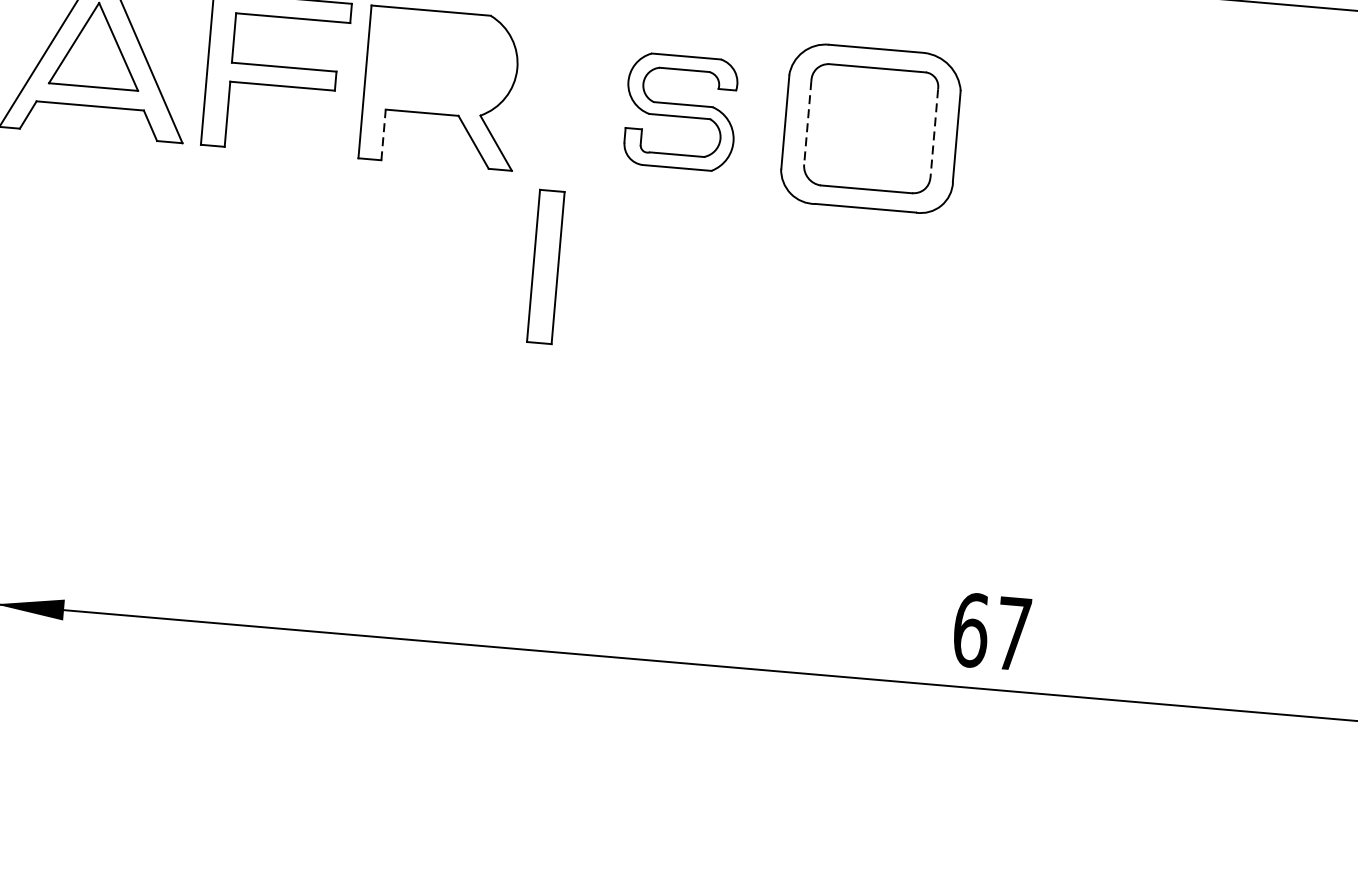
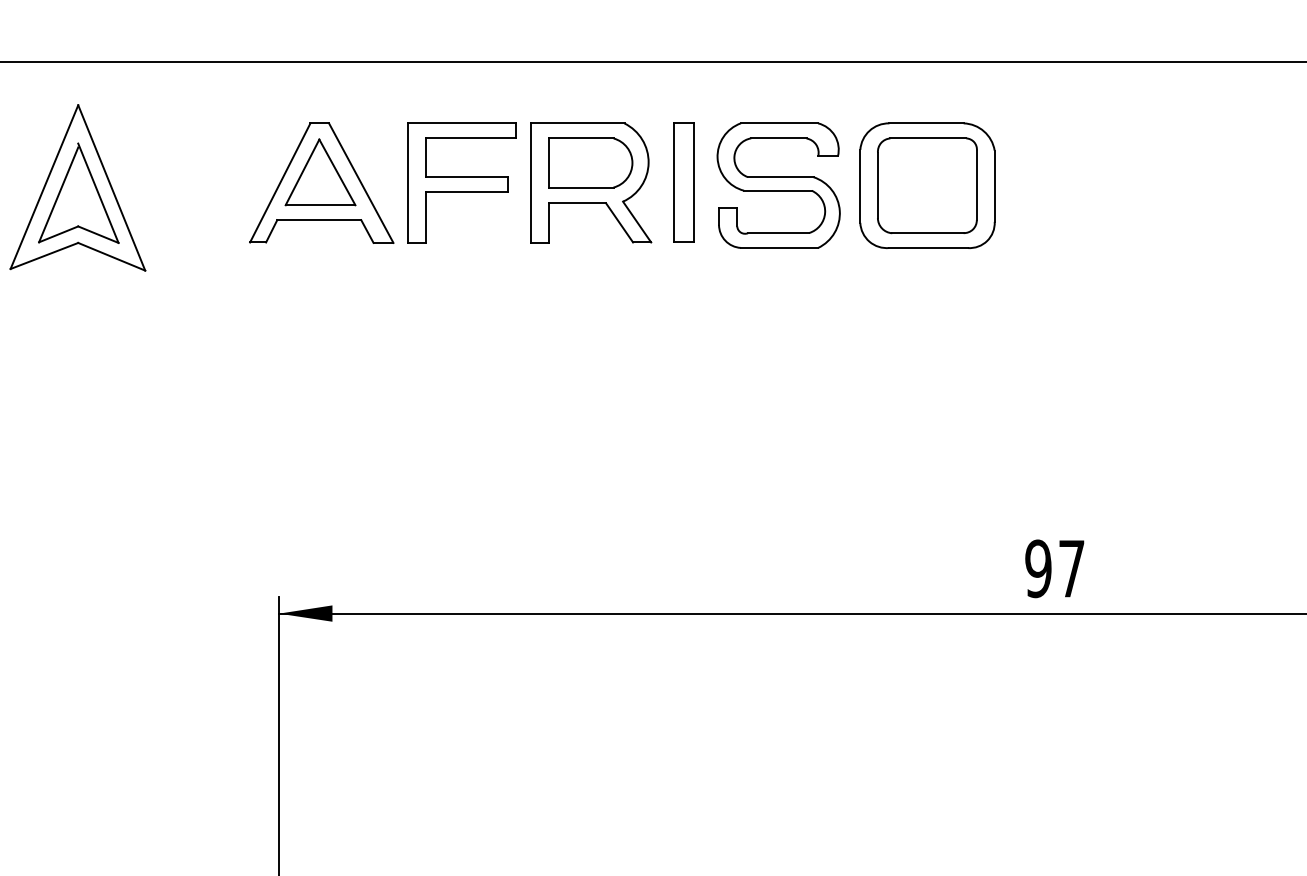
part: (443, 62) -> (590, 162), added
part: (680, 111) -> (778, 185), size x1.43
line: (807, 122) -> (877, 185), dashed -> solid
line: (933, 133) -> (976, 185), dashed -> solid
line: (384, 135) -> (549, 223), dashed -> solid
part: (545, 266) -> (683, 182), moved
text: (970, 629) -> (1038, 568), 67 -> 97

